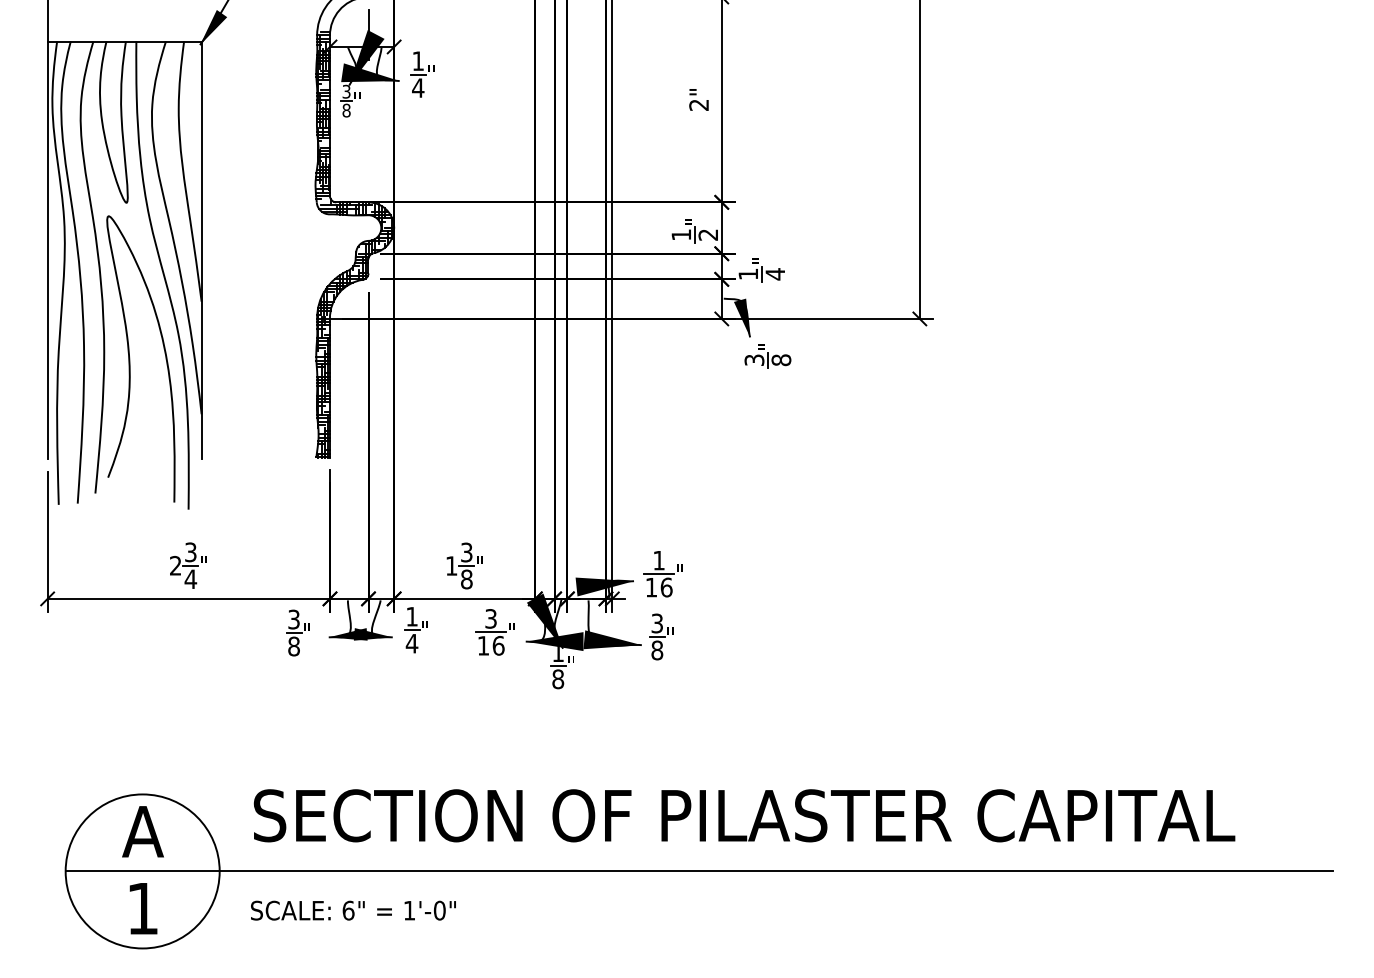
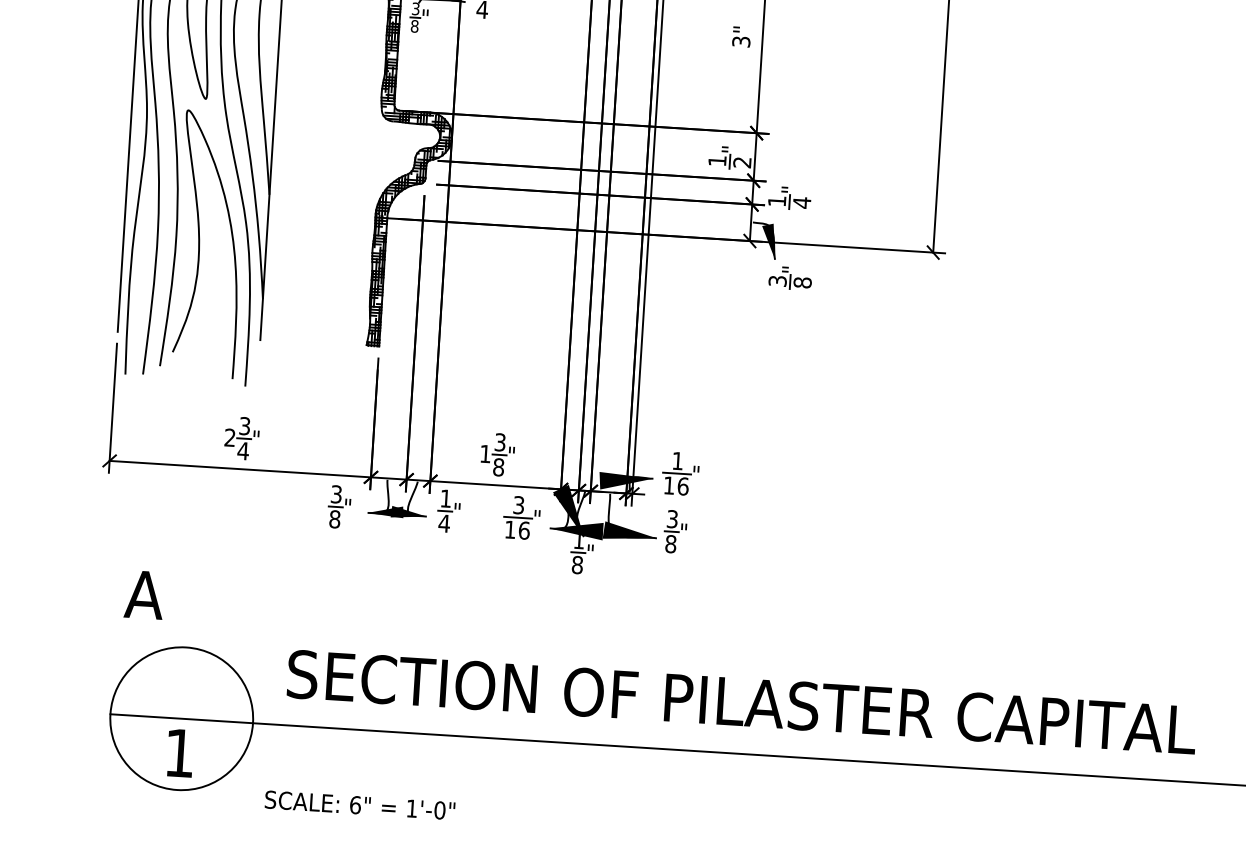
text: (698, 104) -> (740, 41), 2" -> 3"
text: (142, 831) -> (143, 594), moved
text: (353, 910) -> (360, 805), moved

